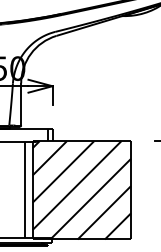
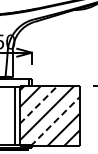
line: (63, 172) -> (38, 105), solid -> dashed
line: (91, 198) -> (55, 121), solid -> dashed

